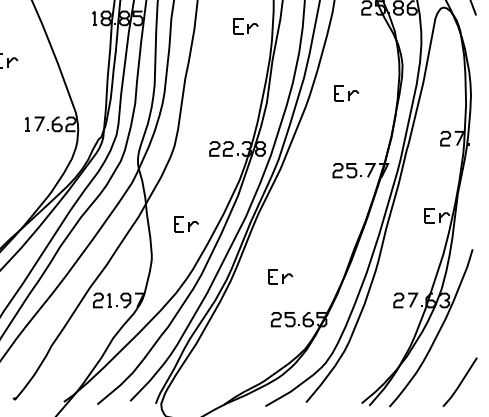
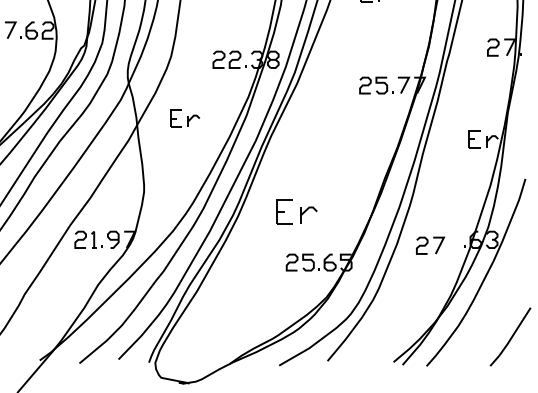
part: (186, 224) -> (185, 118), moved
part: (280, 276) -> (297, 211), size x1.4
part: (405, 300) -> (430, 245), moved

